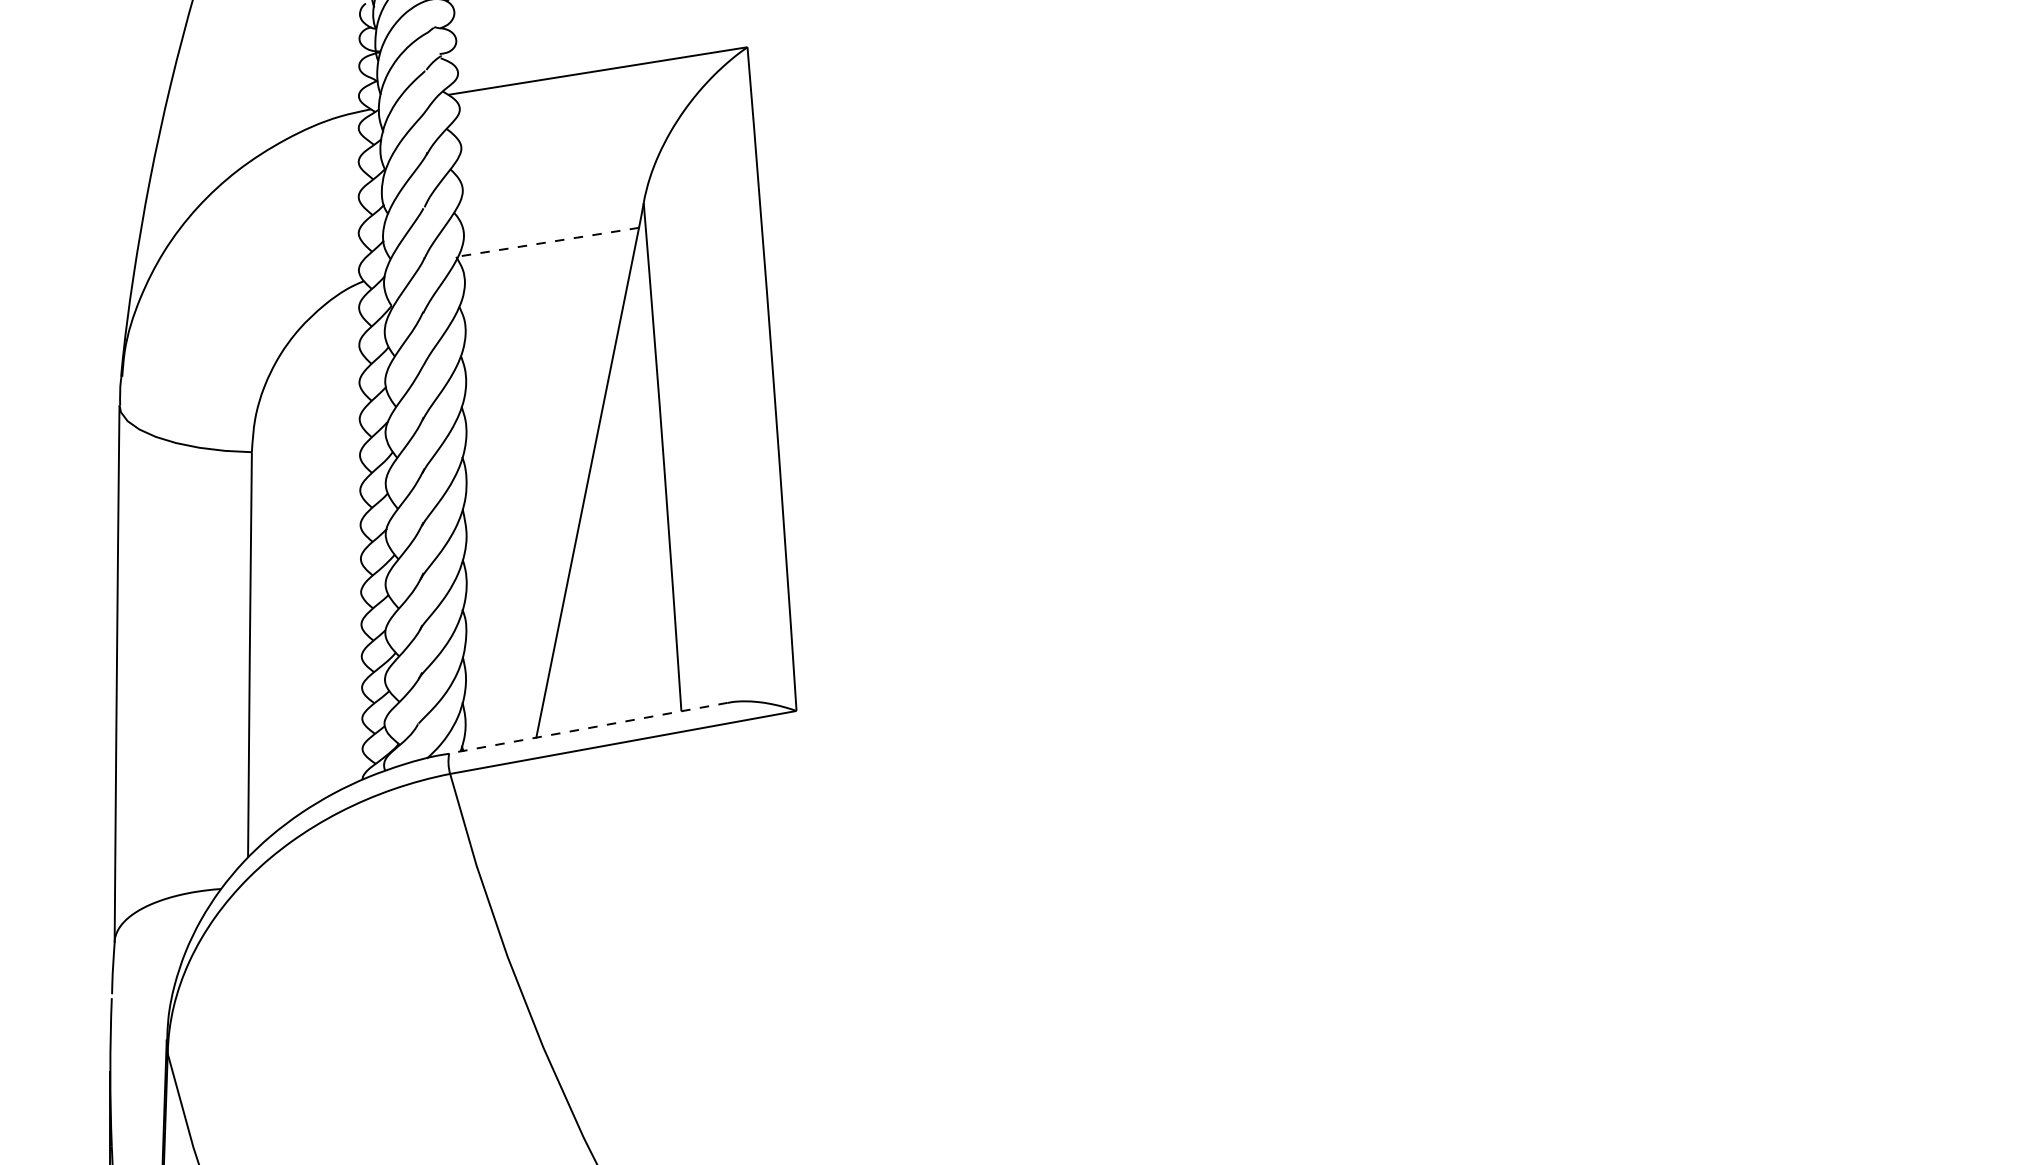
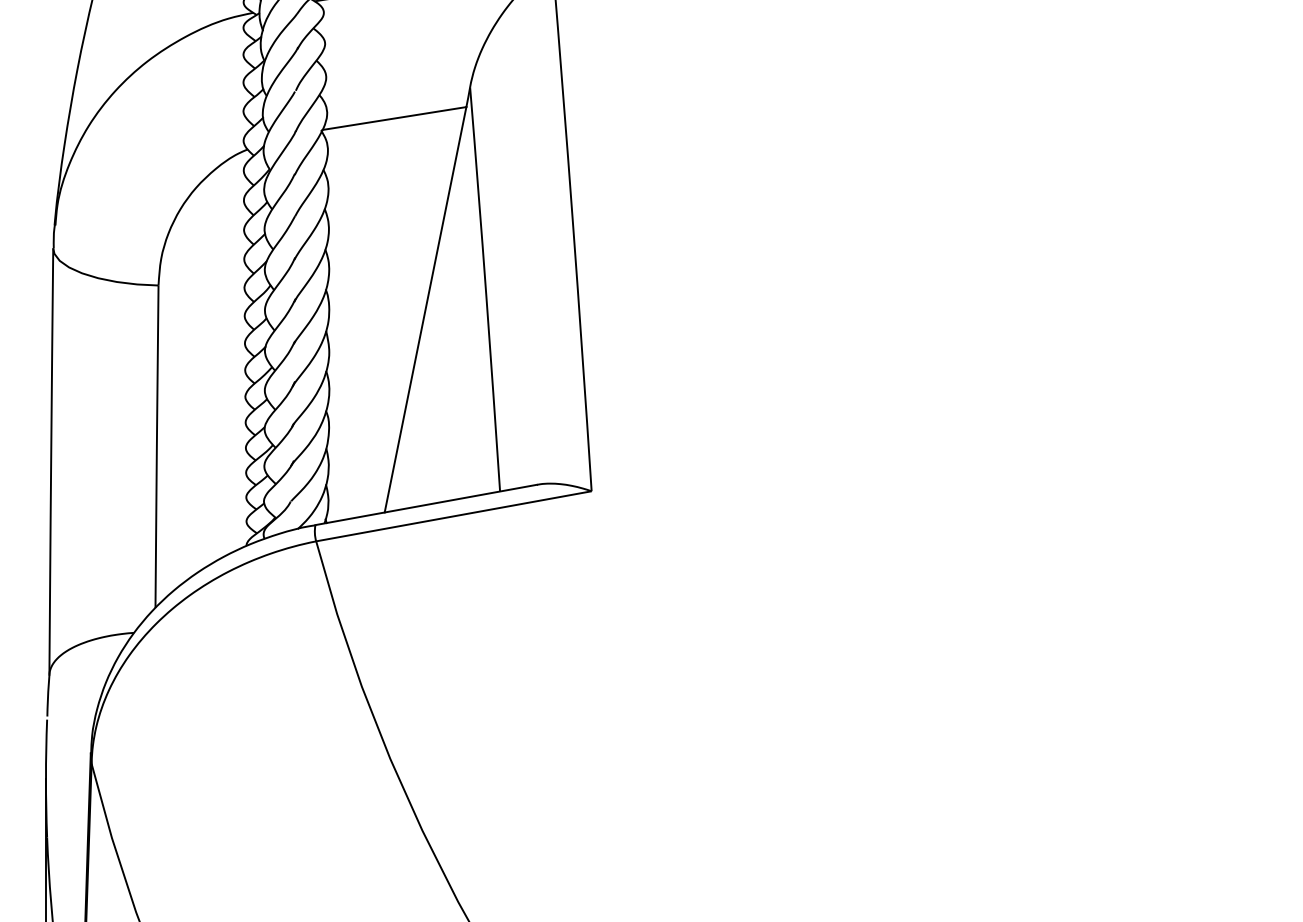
line: (548, 242) -> (394, 118), dashed -> solid
line: (587, 728) -> (425, 505), dashed -> solid

